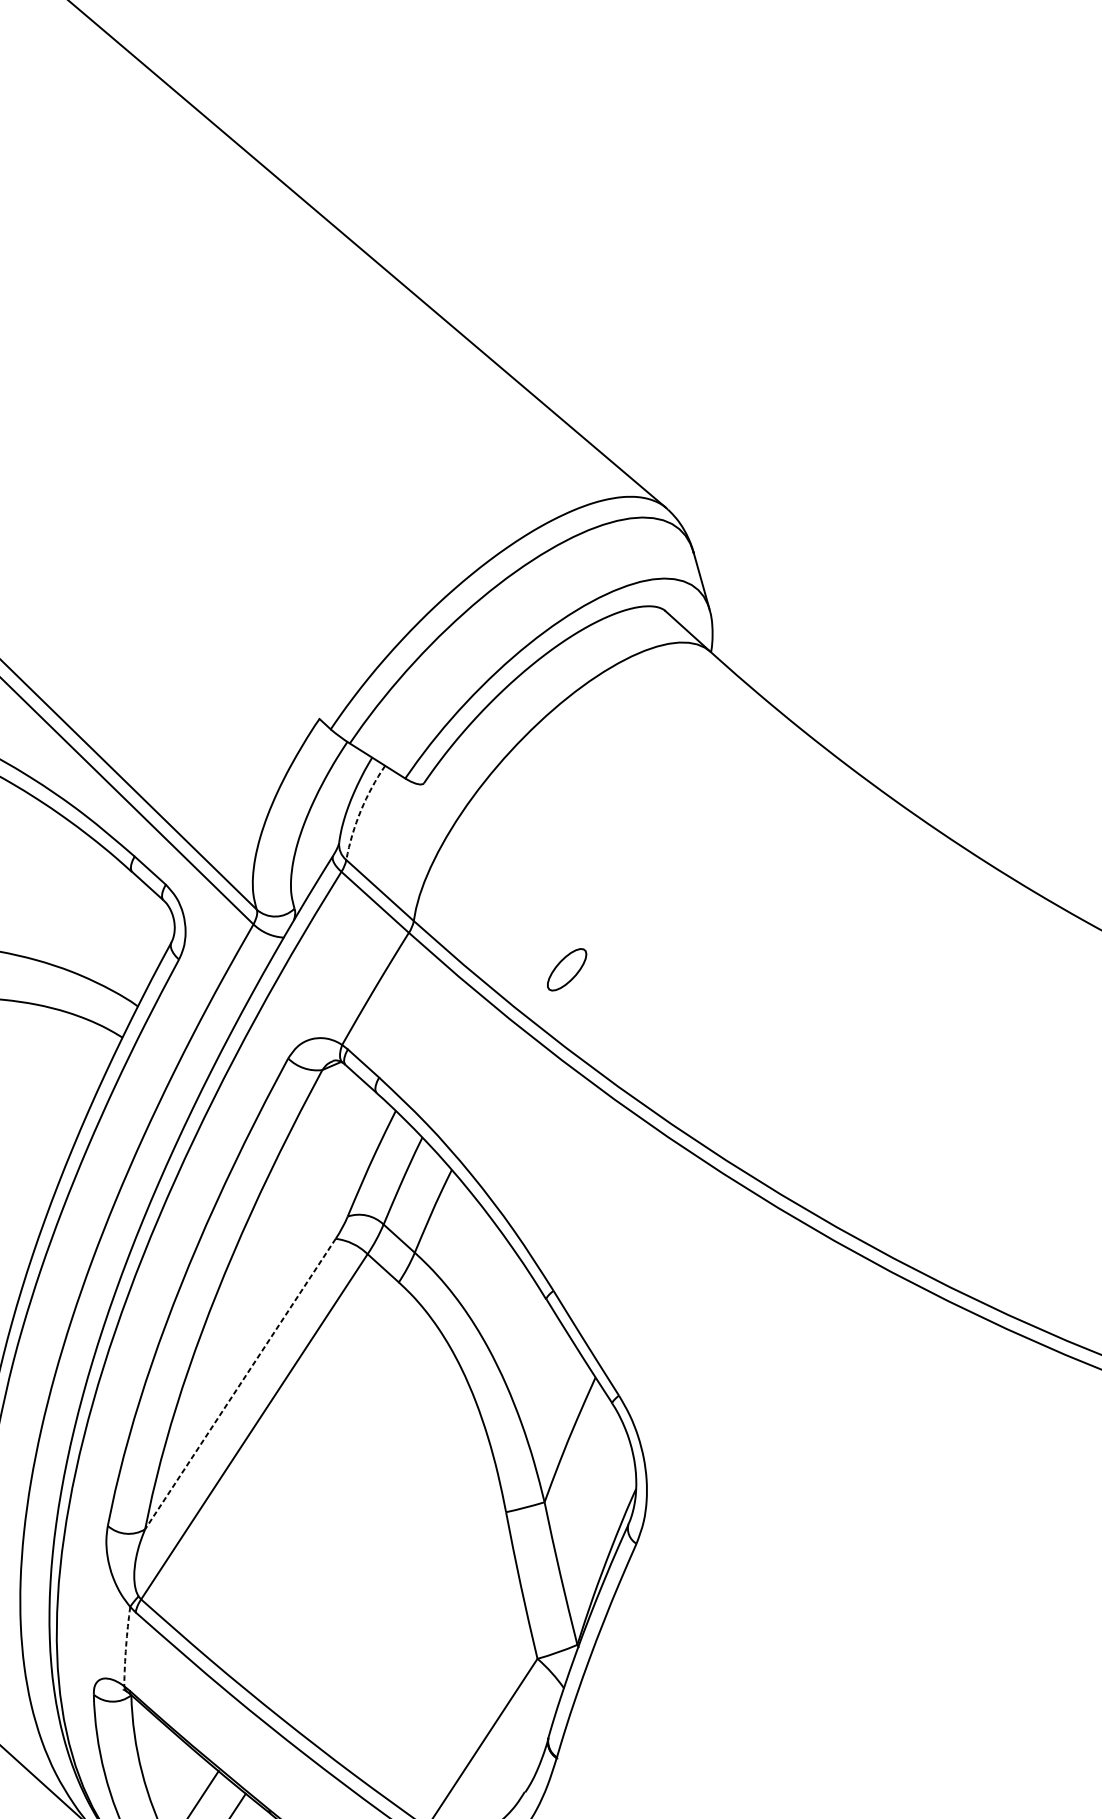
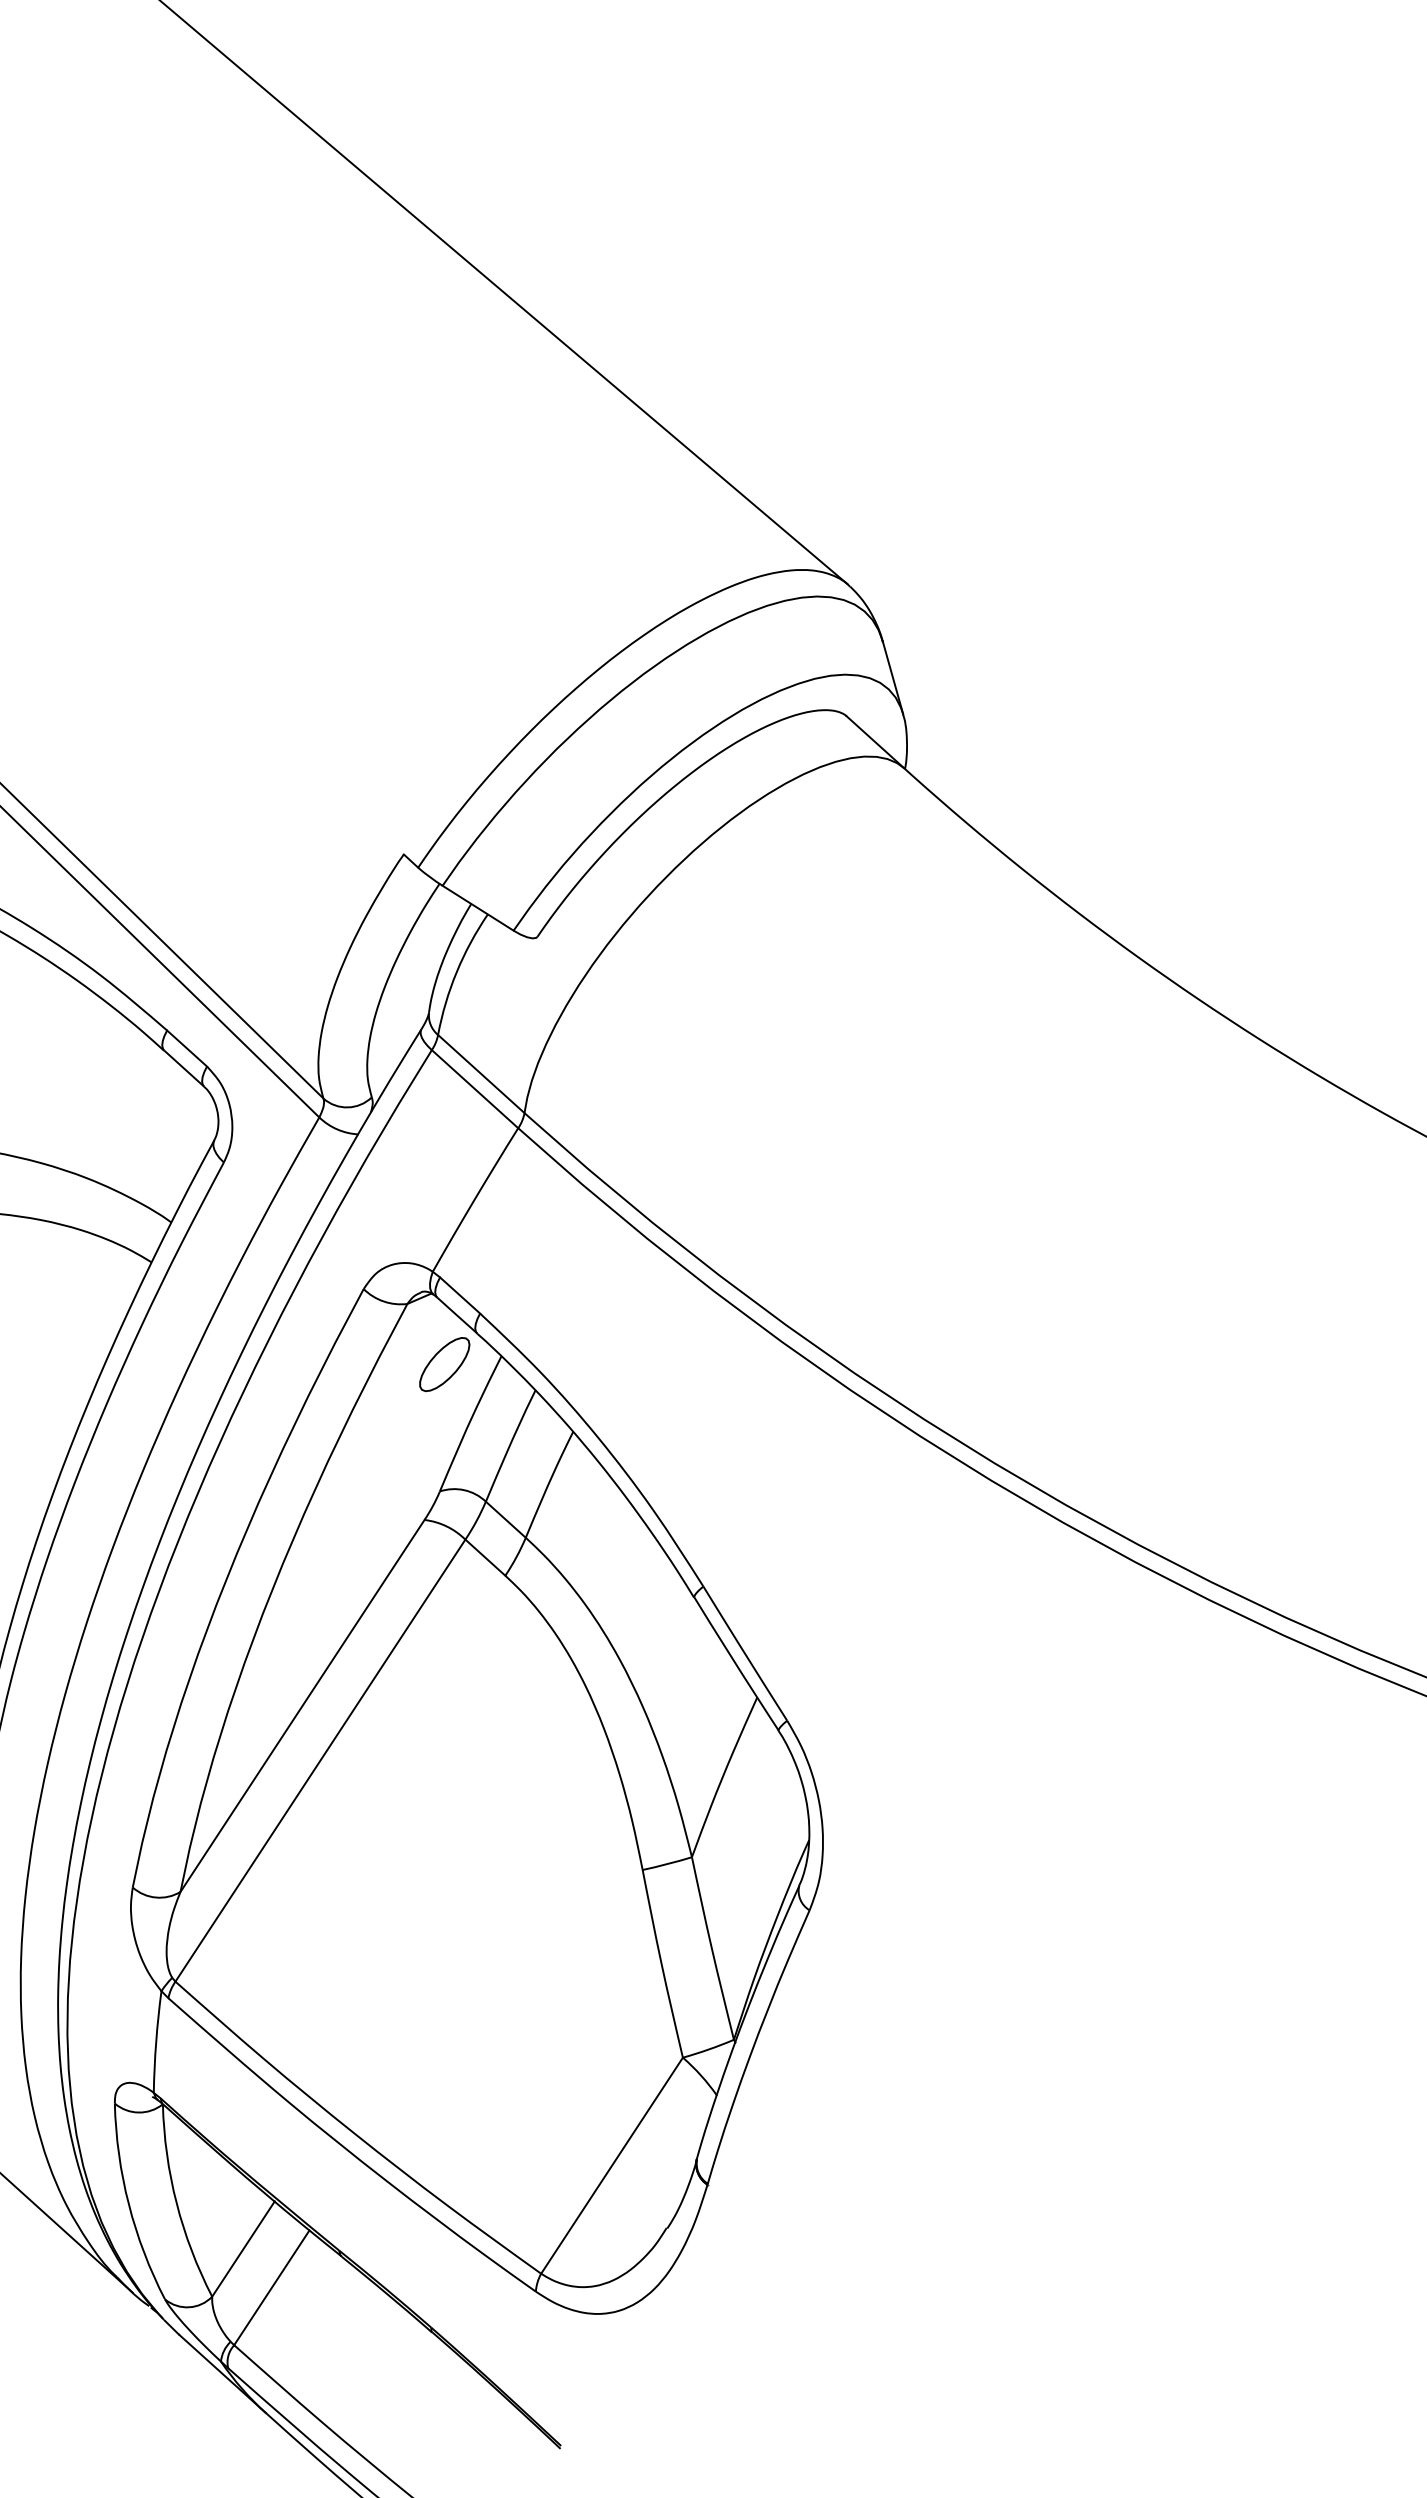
arc: (360, 811) -> (456, 972), dashed -> solid
part: (566, 969) -> (444, 1364), moved
line: (240, 1384) -> (302, 1706), dashed -> solid
arc: (126, 1646) -> (156, 2041), dashed -> solid

